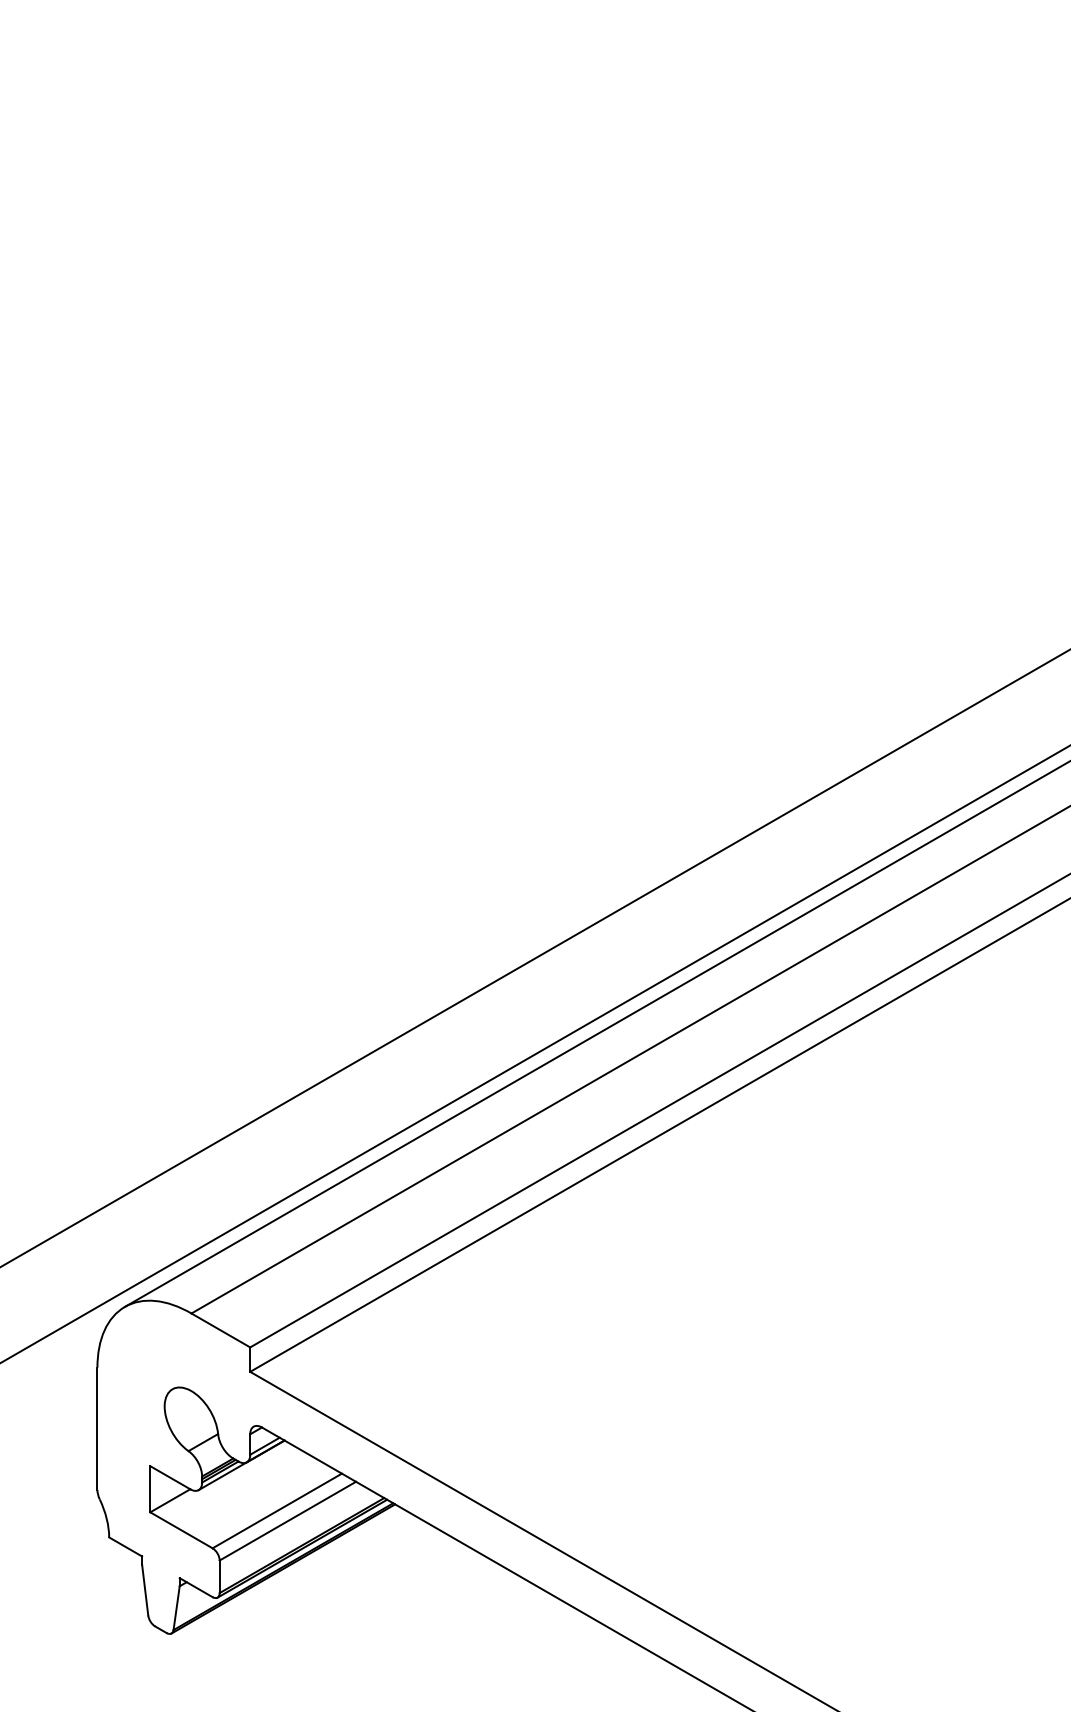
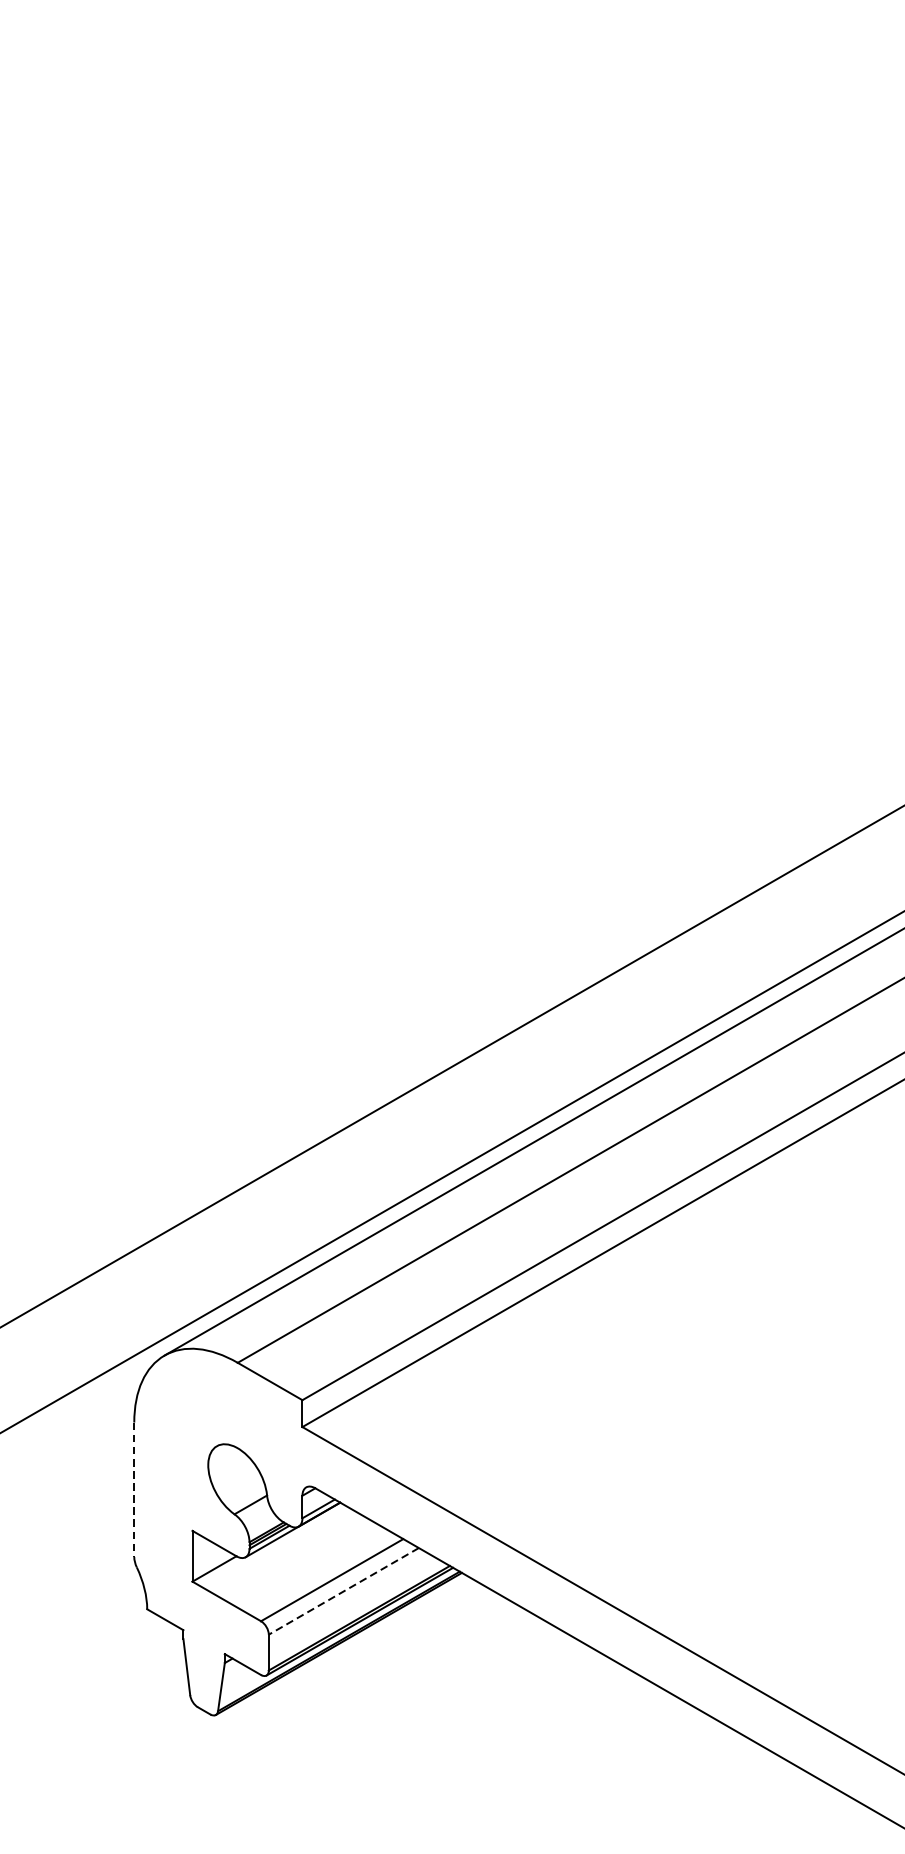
line: (97, 1429) -> (134, 1490), solid -> dashed
line: (287, 1521) -> (343, 1591), solid -> dashed

